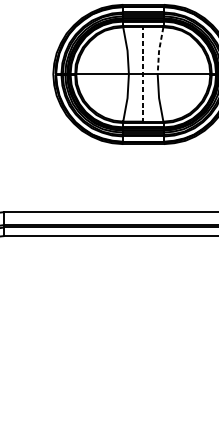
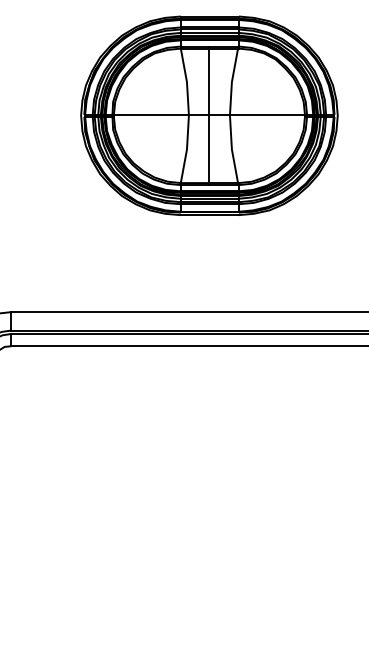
line: (158, 51) -> (231, 82), dashed -> solid
line: (143, 74) -> (209, 115), dashed -> solid

